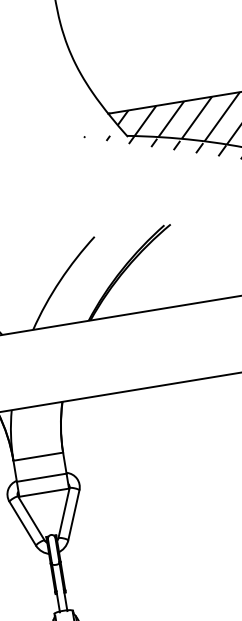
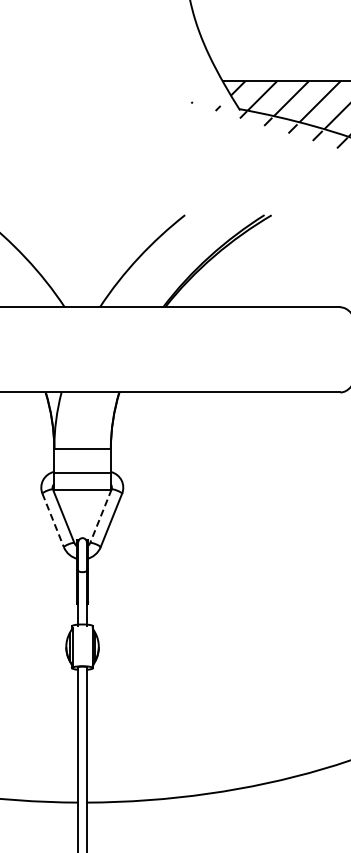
line: (63, 513) -> (100, 516), solid -> dashed
line: (23, 523) -> (53, 520), solid -> dashed

